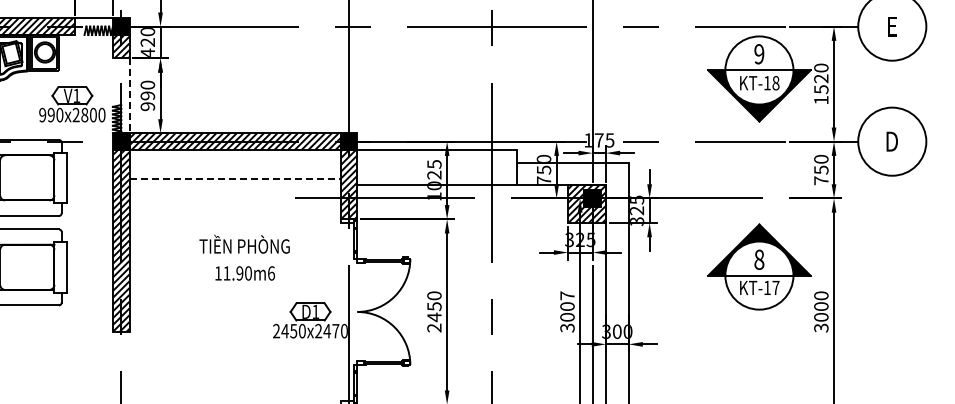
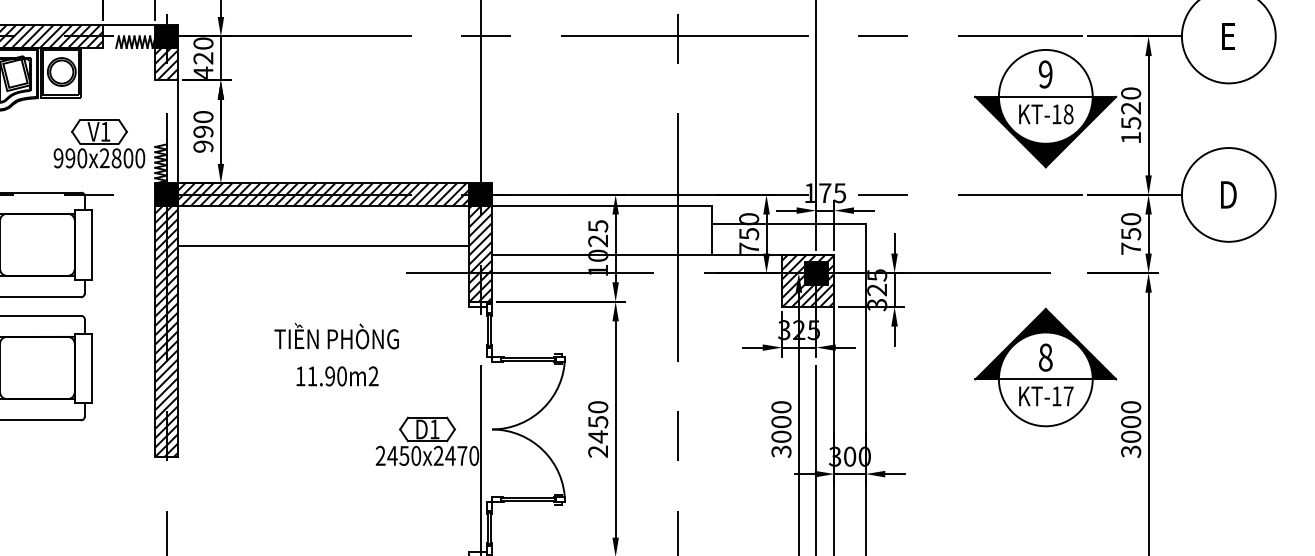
line: (129, 96) -> (178, 132), dashed -> solid
line: (235, 178) -> (324, 245), dashed -> solid
text: (271, 273) -> (373, 376), 11.90m6 -> 11.90m2
text: (567, 295) -> (781, 406), 3007 -> 3000

